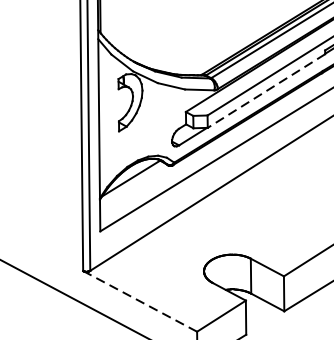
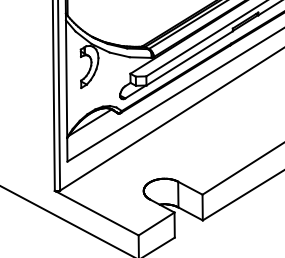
line: (266, 91) -> (189, 58), dashed -> solid
line: (139, 300) -> (96, 212), dashed -> solid

